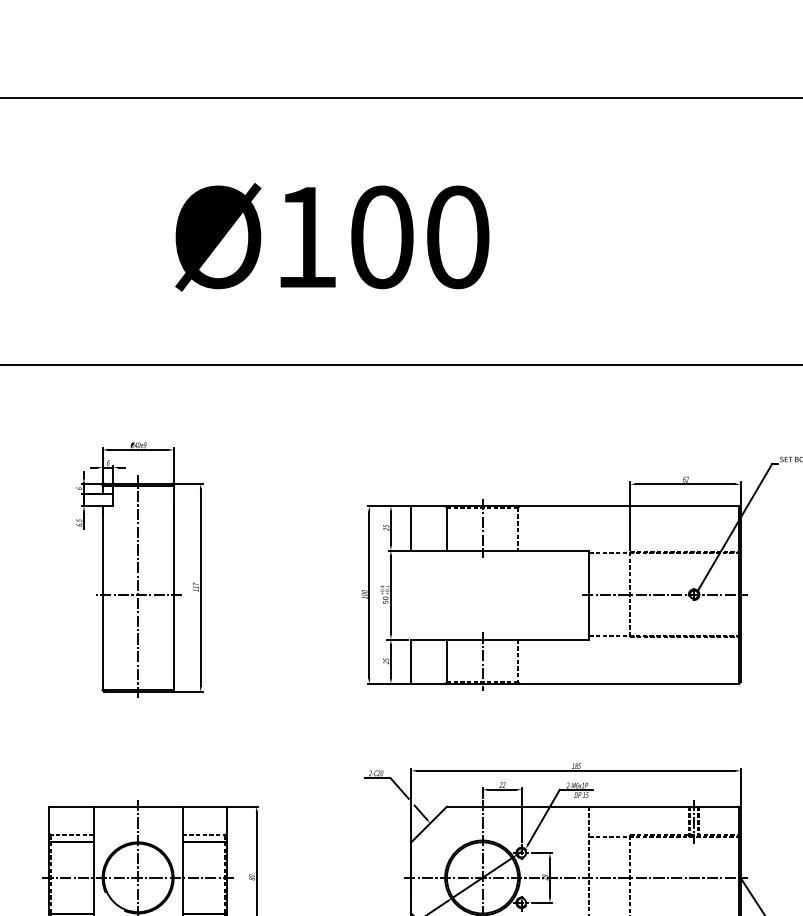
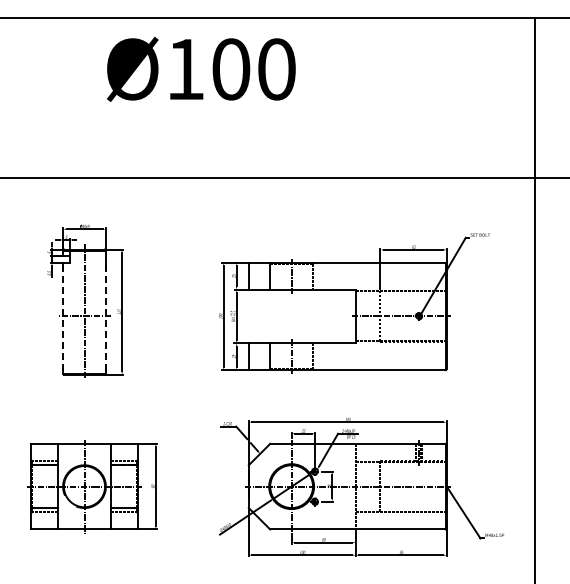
text: (332, 235) -> (201, 68), moved
line: (103, 594) -> (63, 316), solid -> dashed
line: (173, 594) -> (105, 316), solid -> dashed

